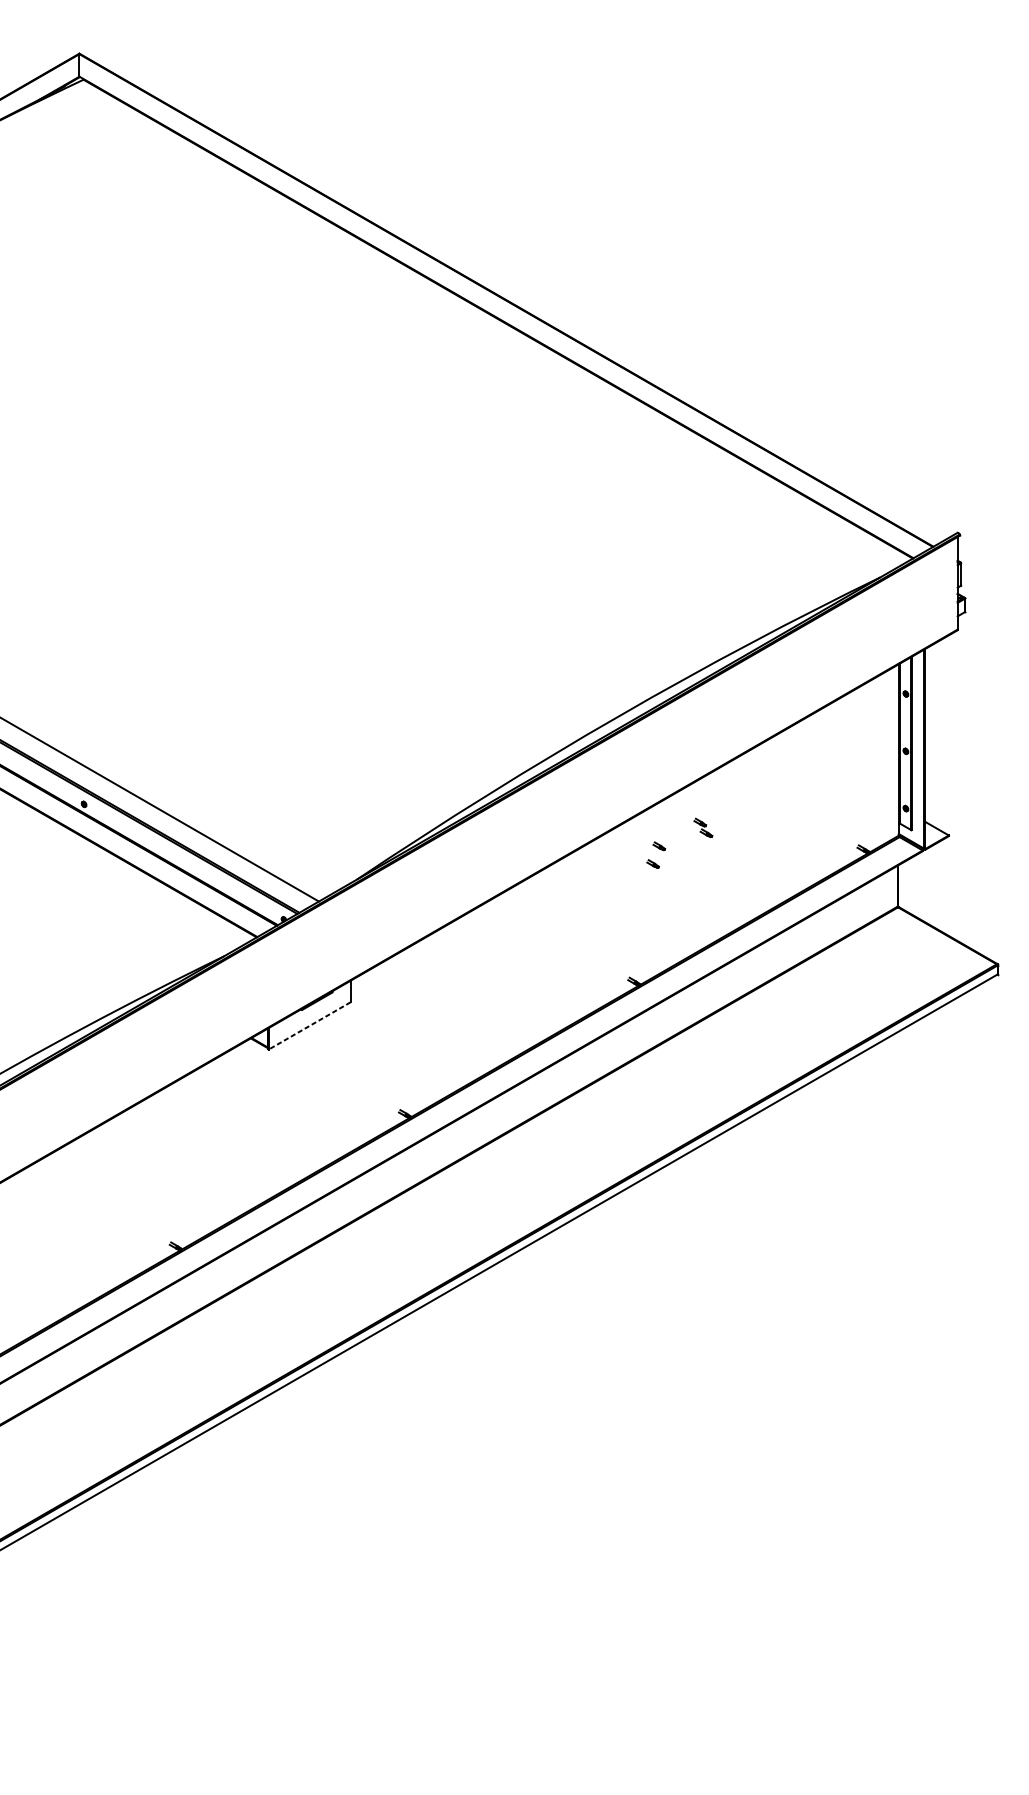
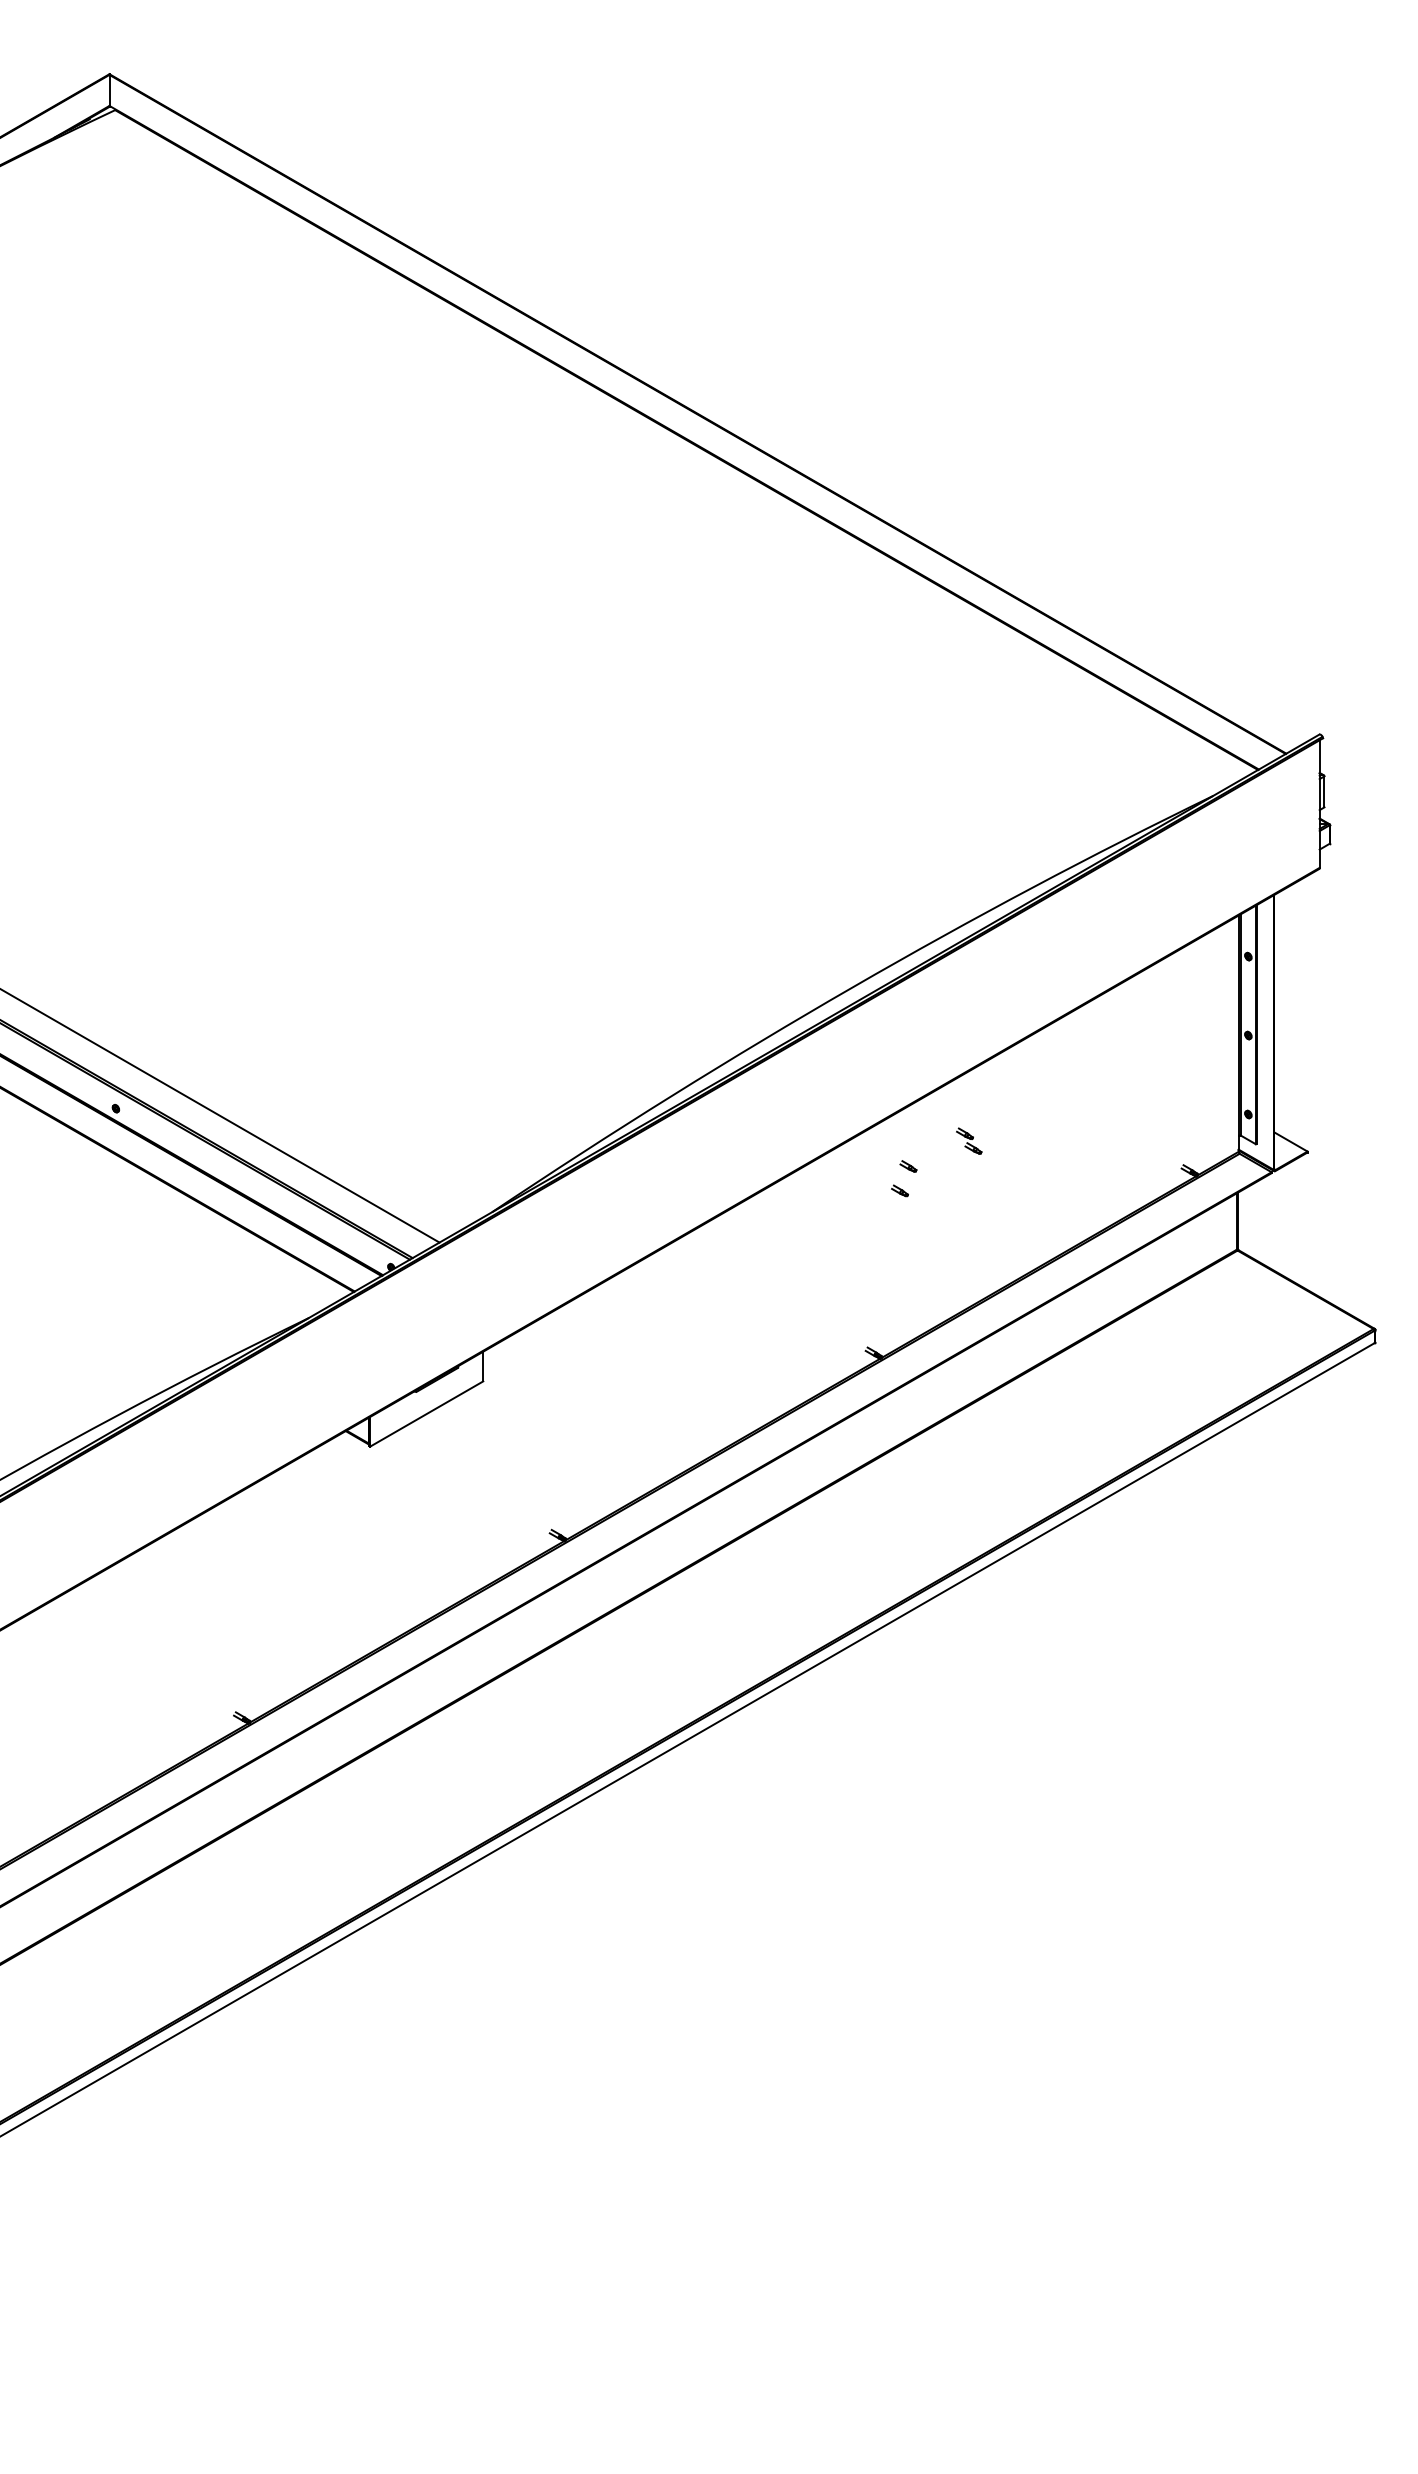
line: (309, 1026) -> (426, 1414), dashed -> solid

